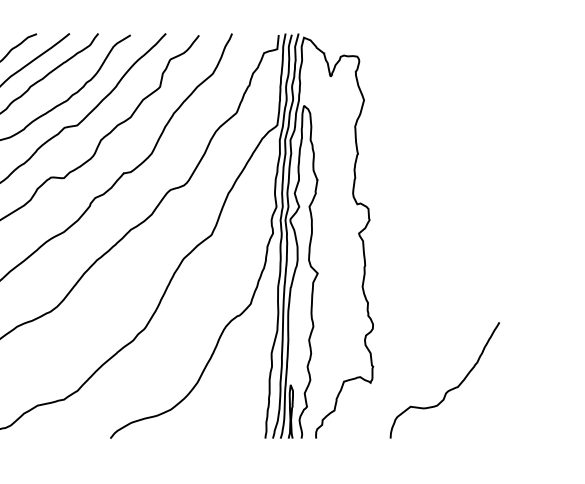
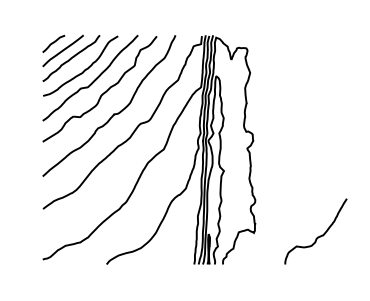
curve: (447, 389) -> (317, 236), moved

